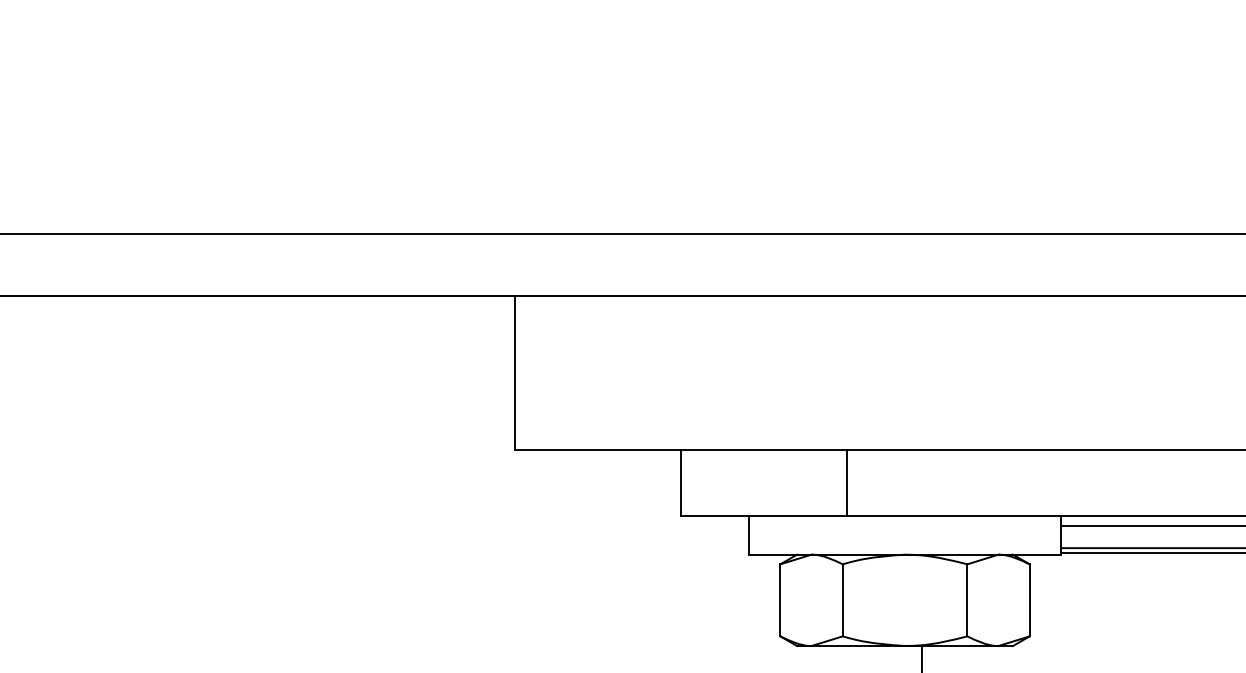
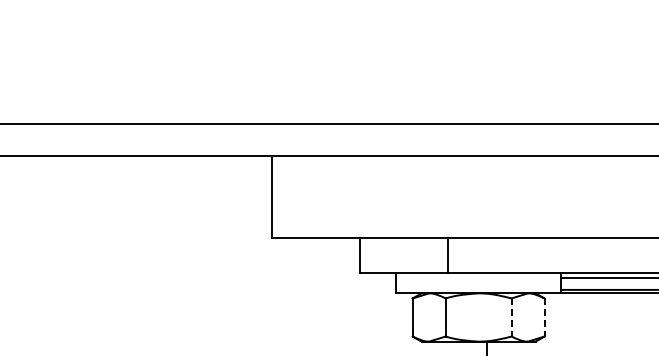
line: (967, 600) -> (511, 317), solid -> dashed
line: (1029, 600) -> (544, 317), solid -> dashed

